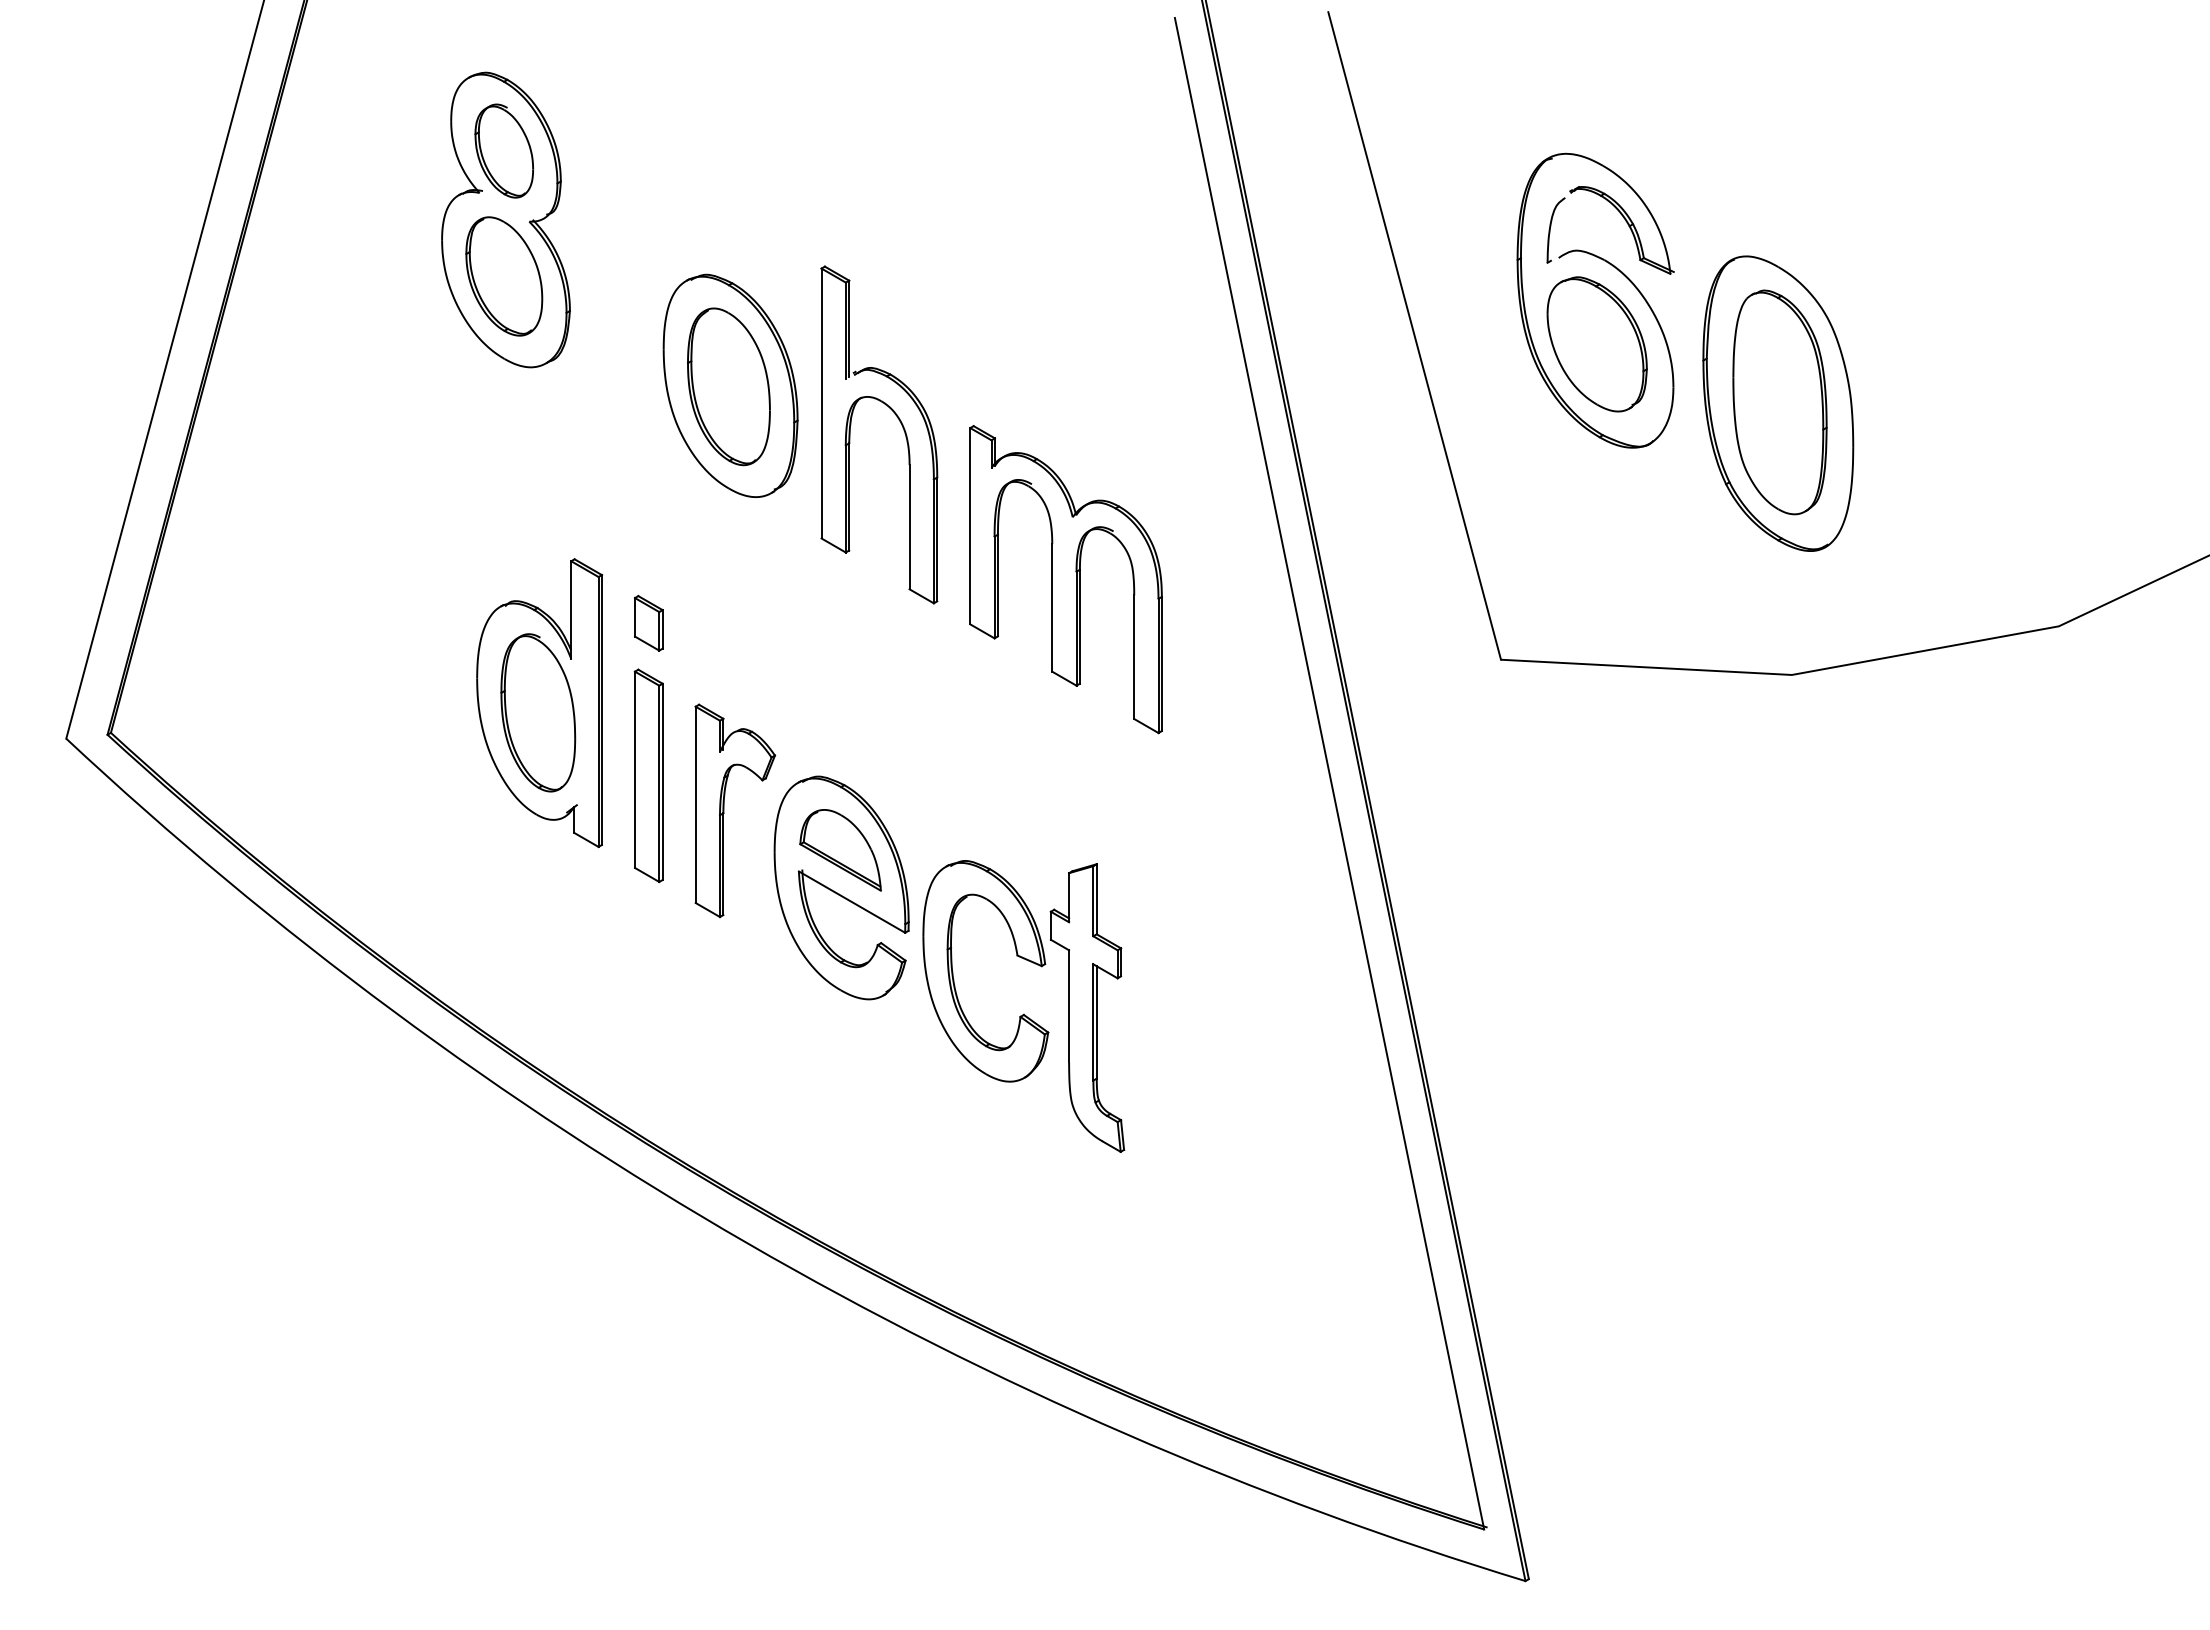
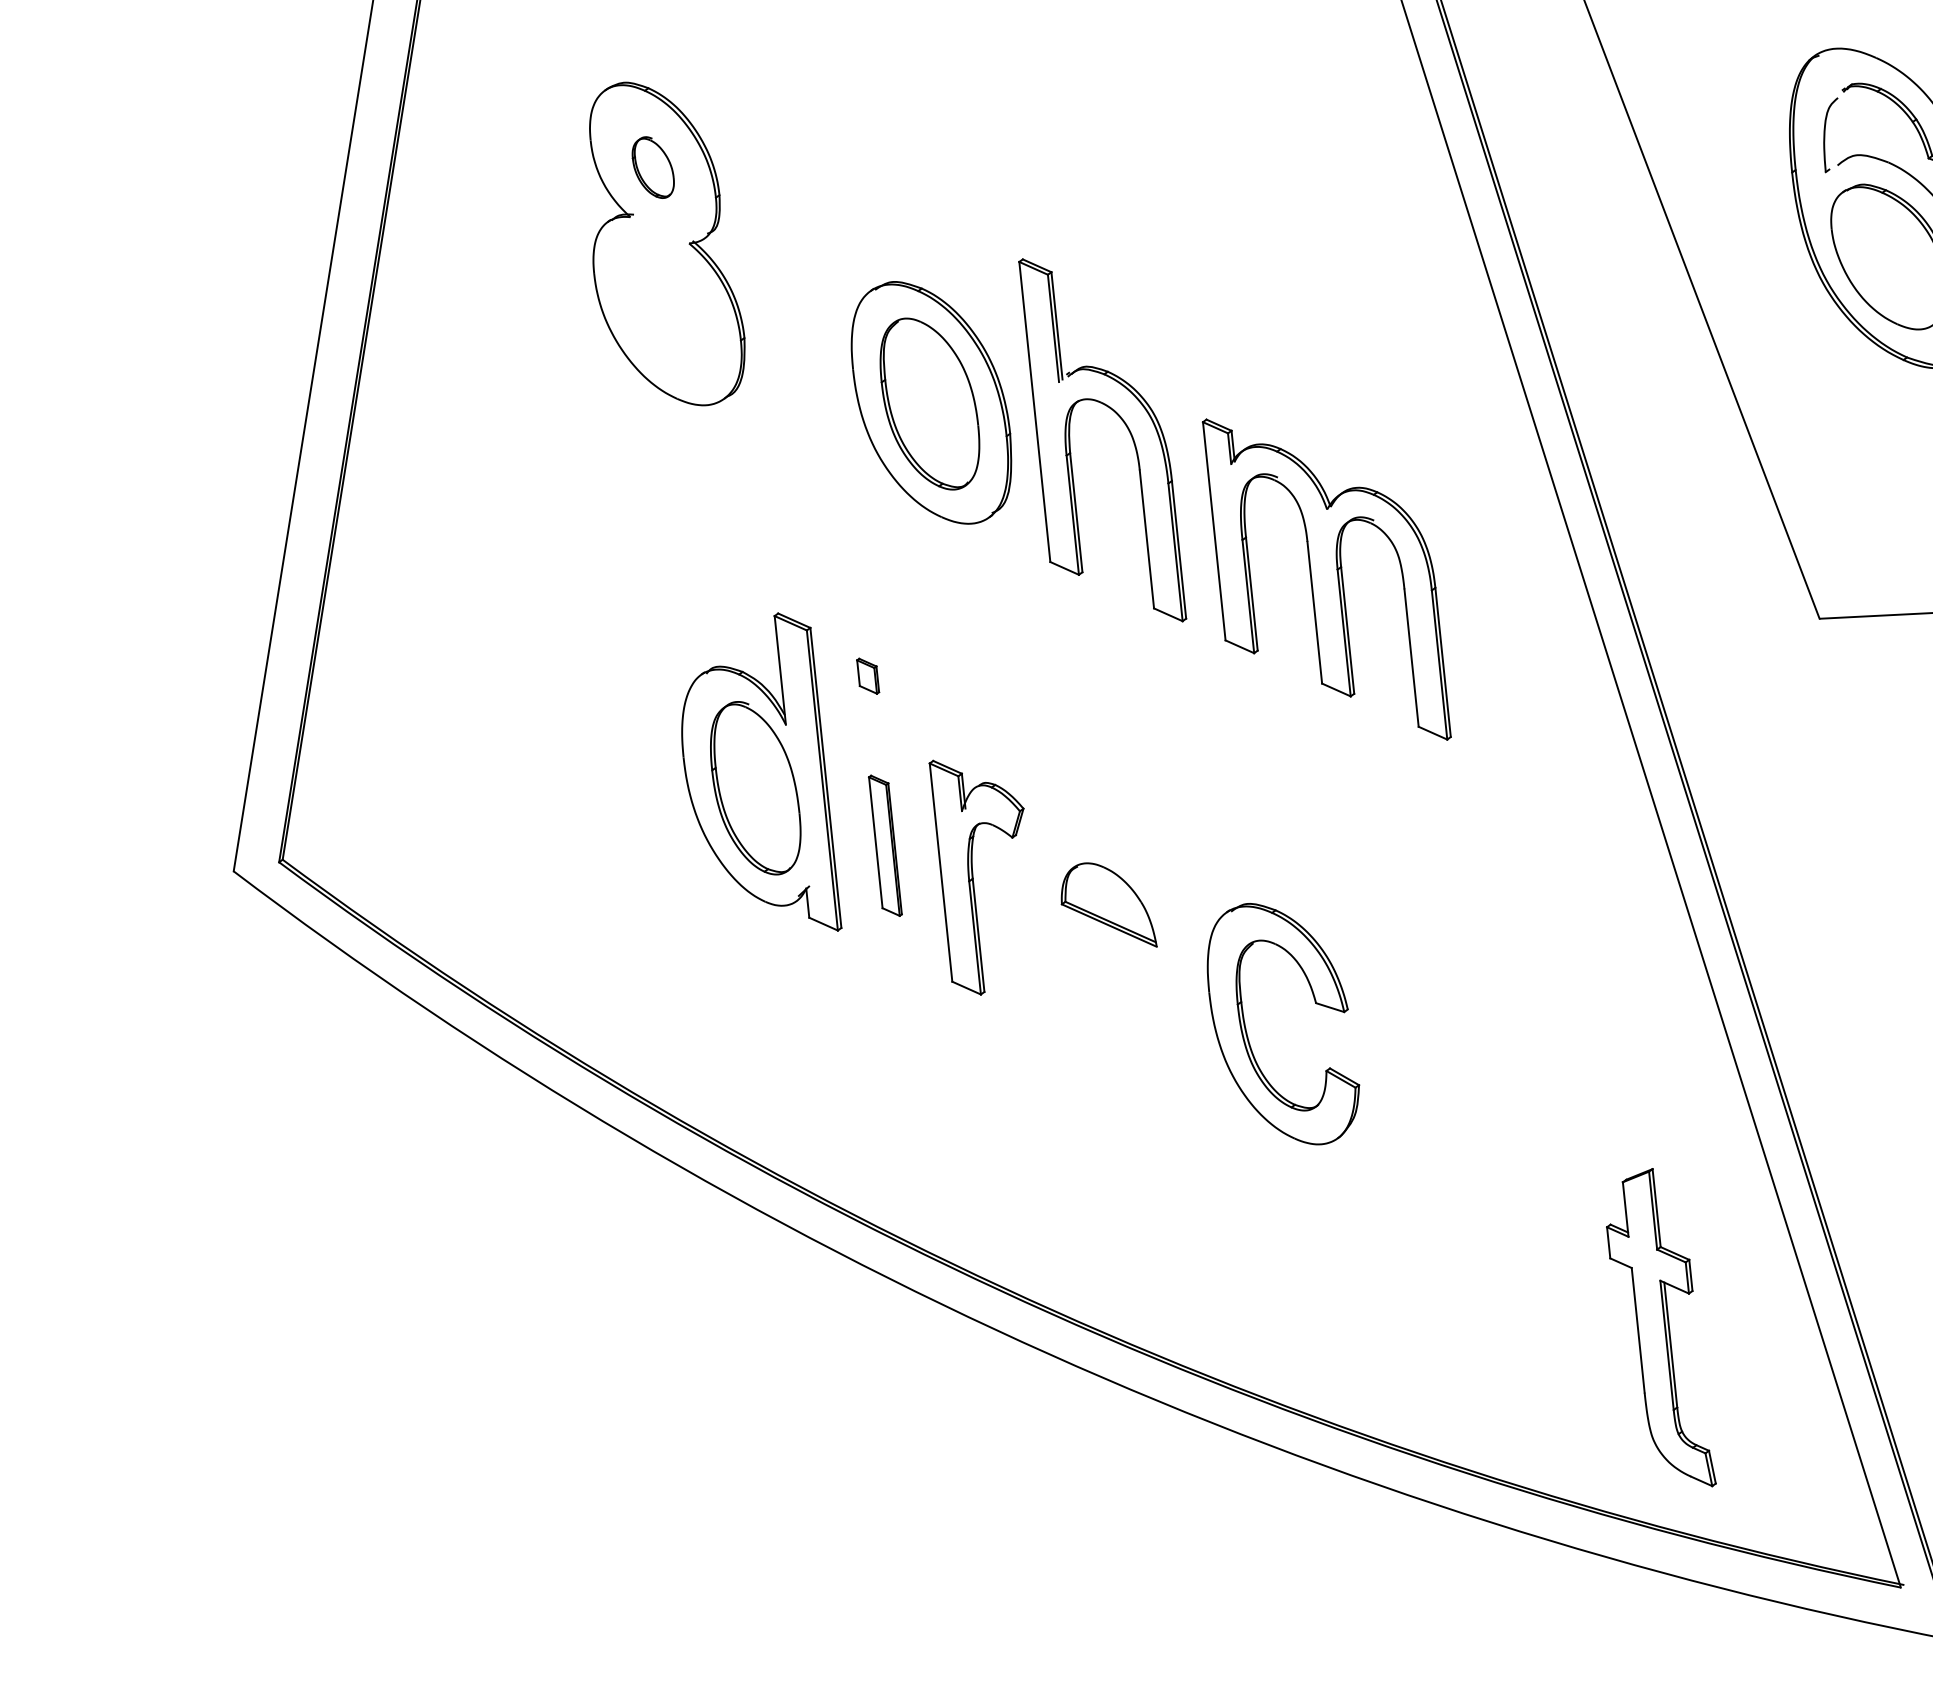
part: (504, 150) -> (653, 167), size x0.6
part: (504, 276) -> (667, 307), removed
part: (648, 623) -> (867, 676), size x0.6
part: (648, 775) -> (885, 845), size x0.6
part: (841, 887) -> (1112, 947), removed
part: (1087, 1007) -> (1658, 1329), moved

